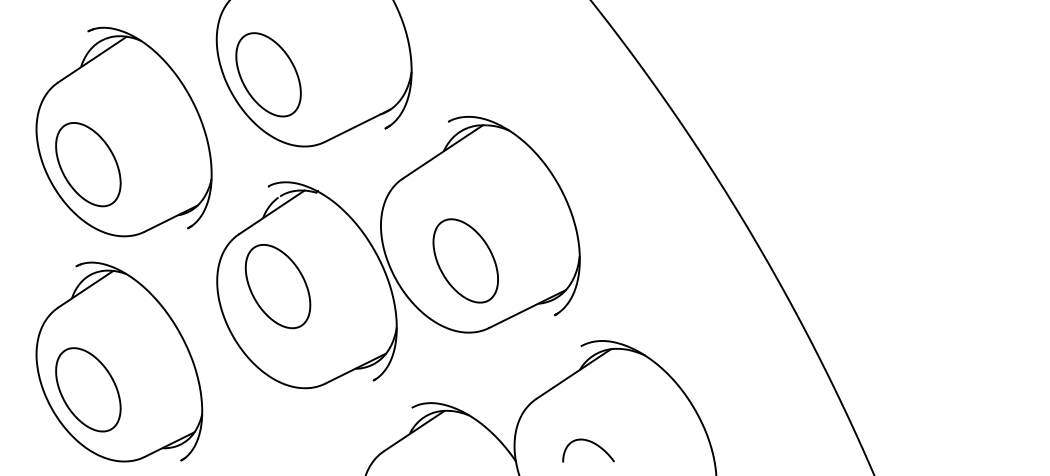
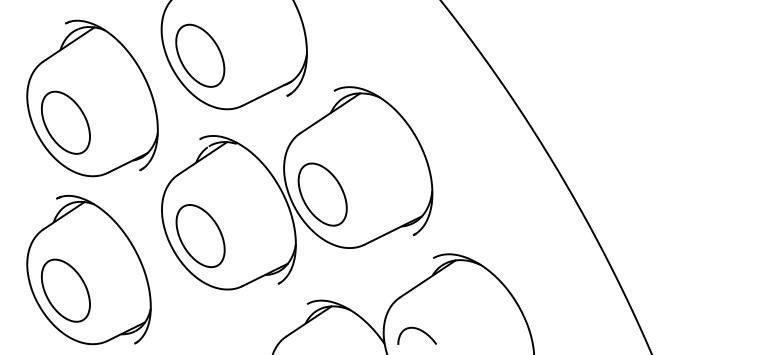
part: (465, 260) -> (322, 194), moved
part: (277, 286) -> (200, 236), moved
curve: (589, 442) -> (417, 329), moved

